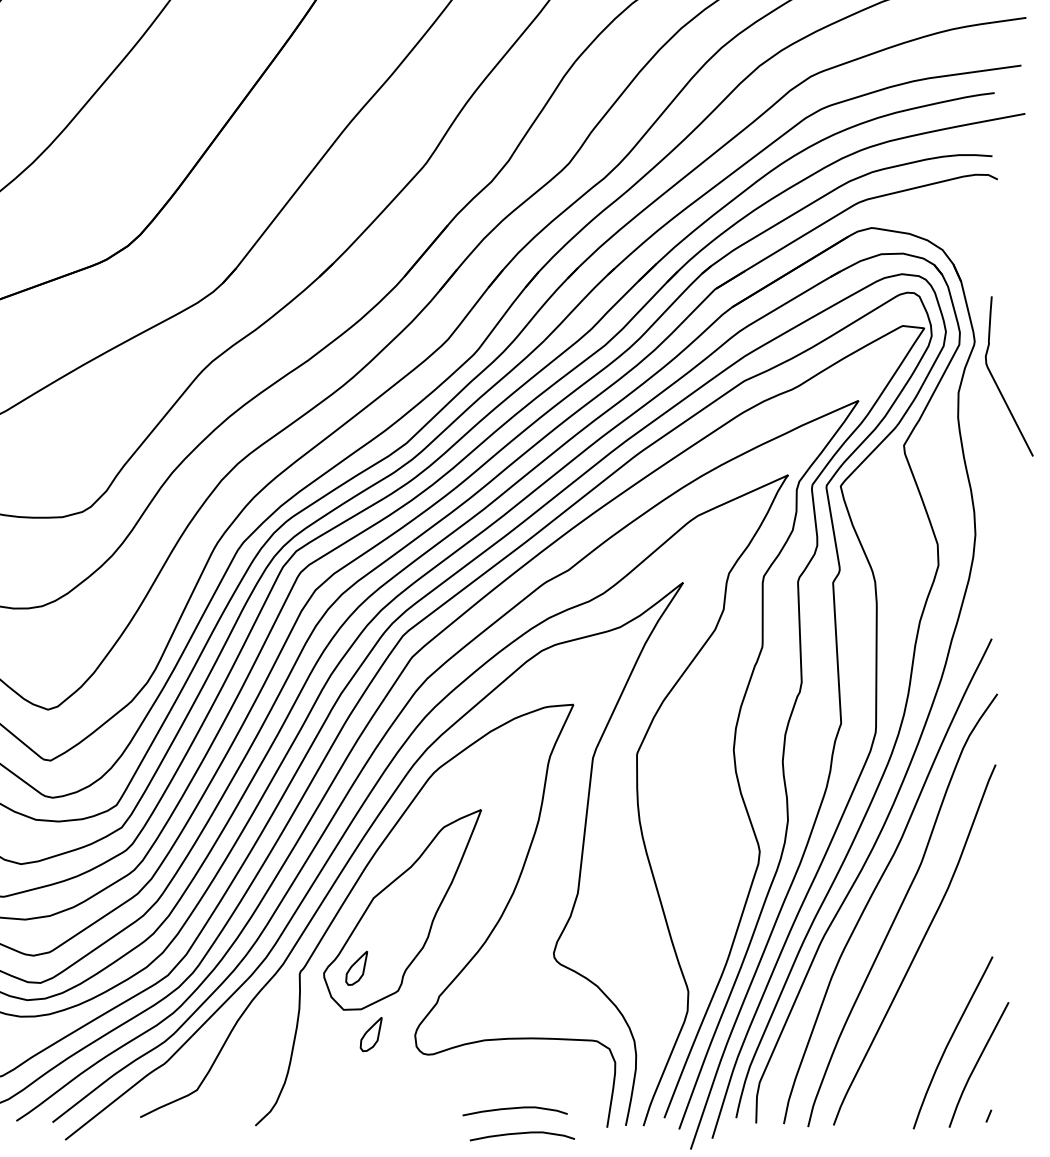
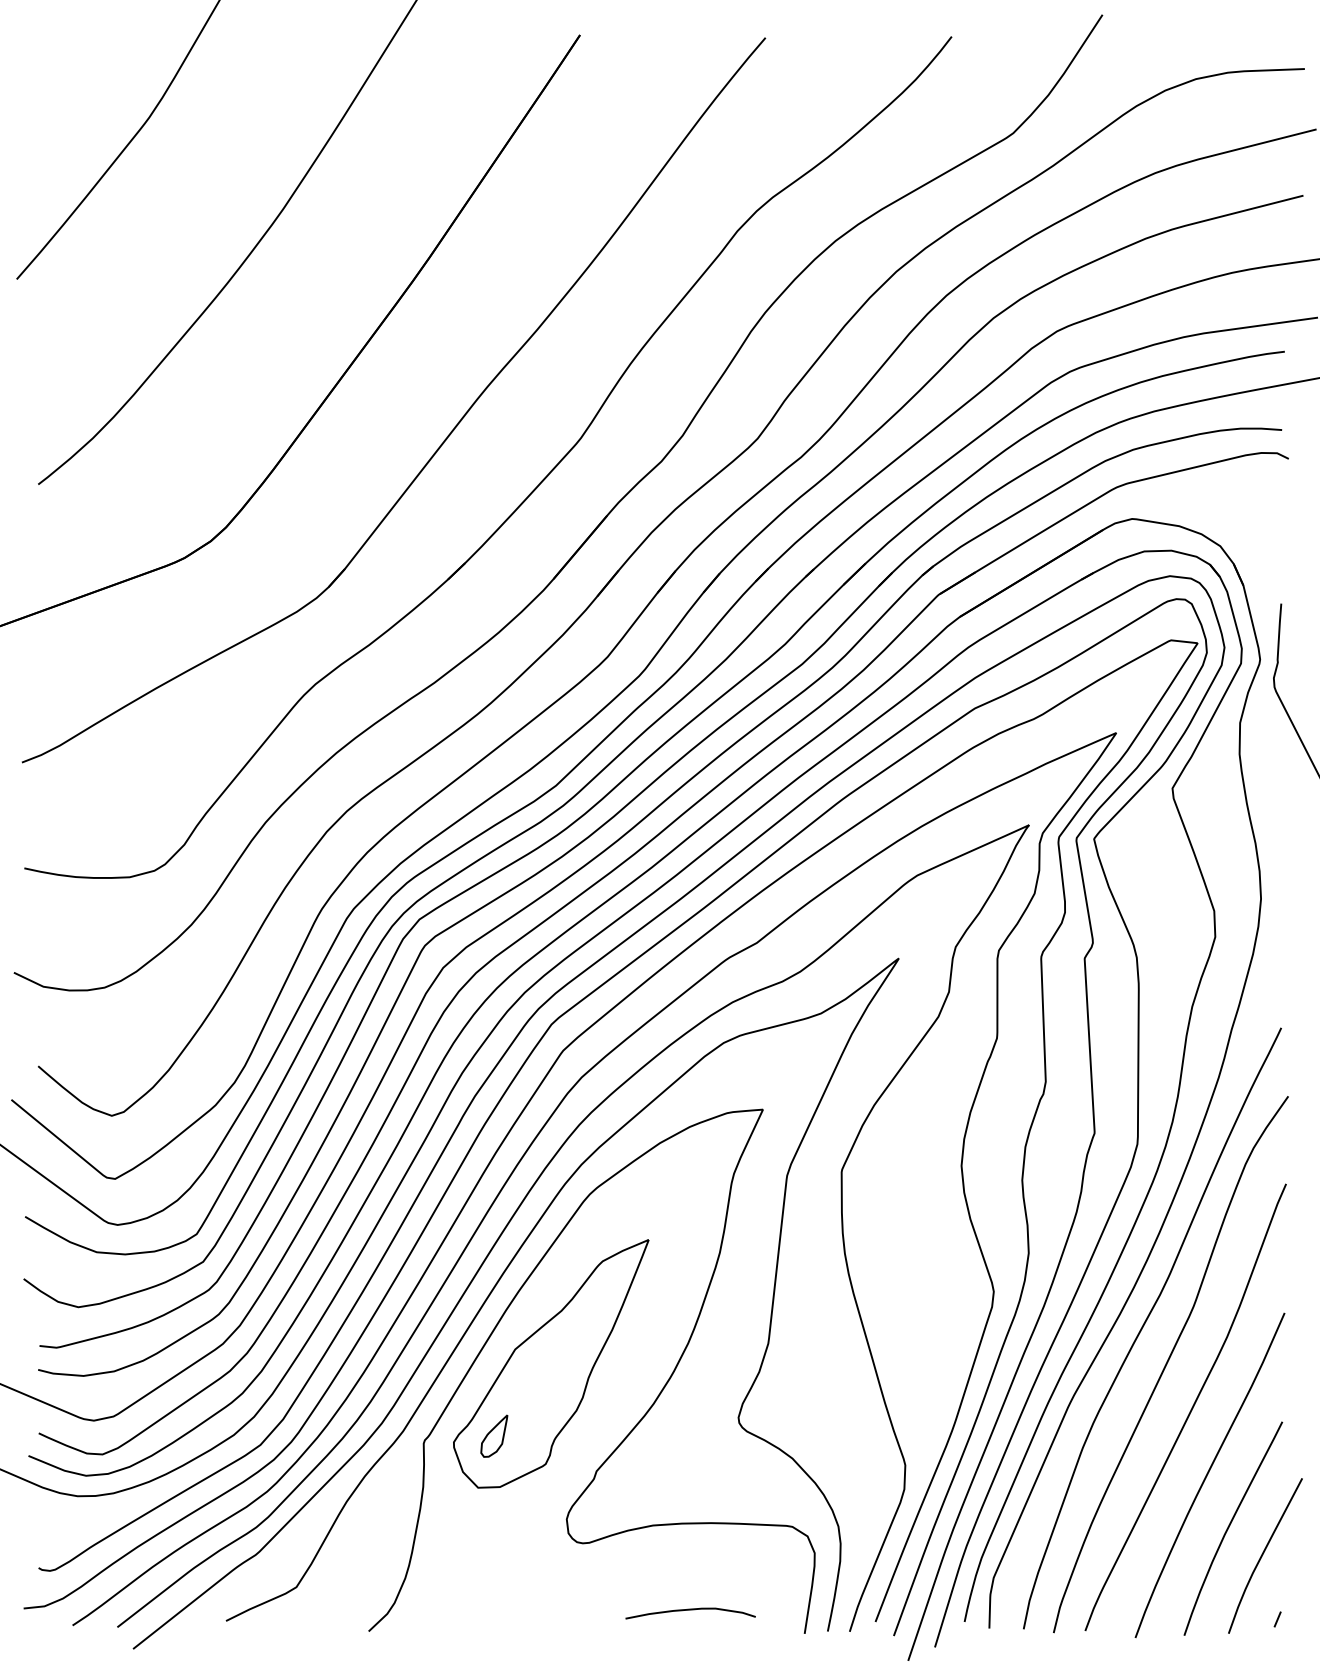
curve: (933, 999) -> (1208, 1474), added
part: (371, 1033) -> (512, 1517), removed
curve: (522, 1133) -> (699, 1641), removed

